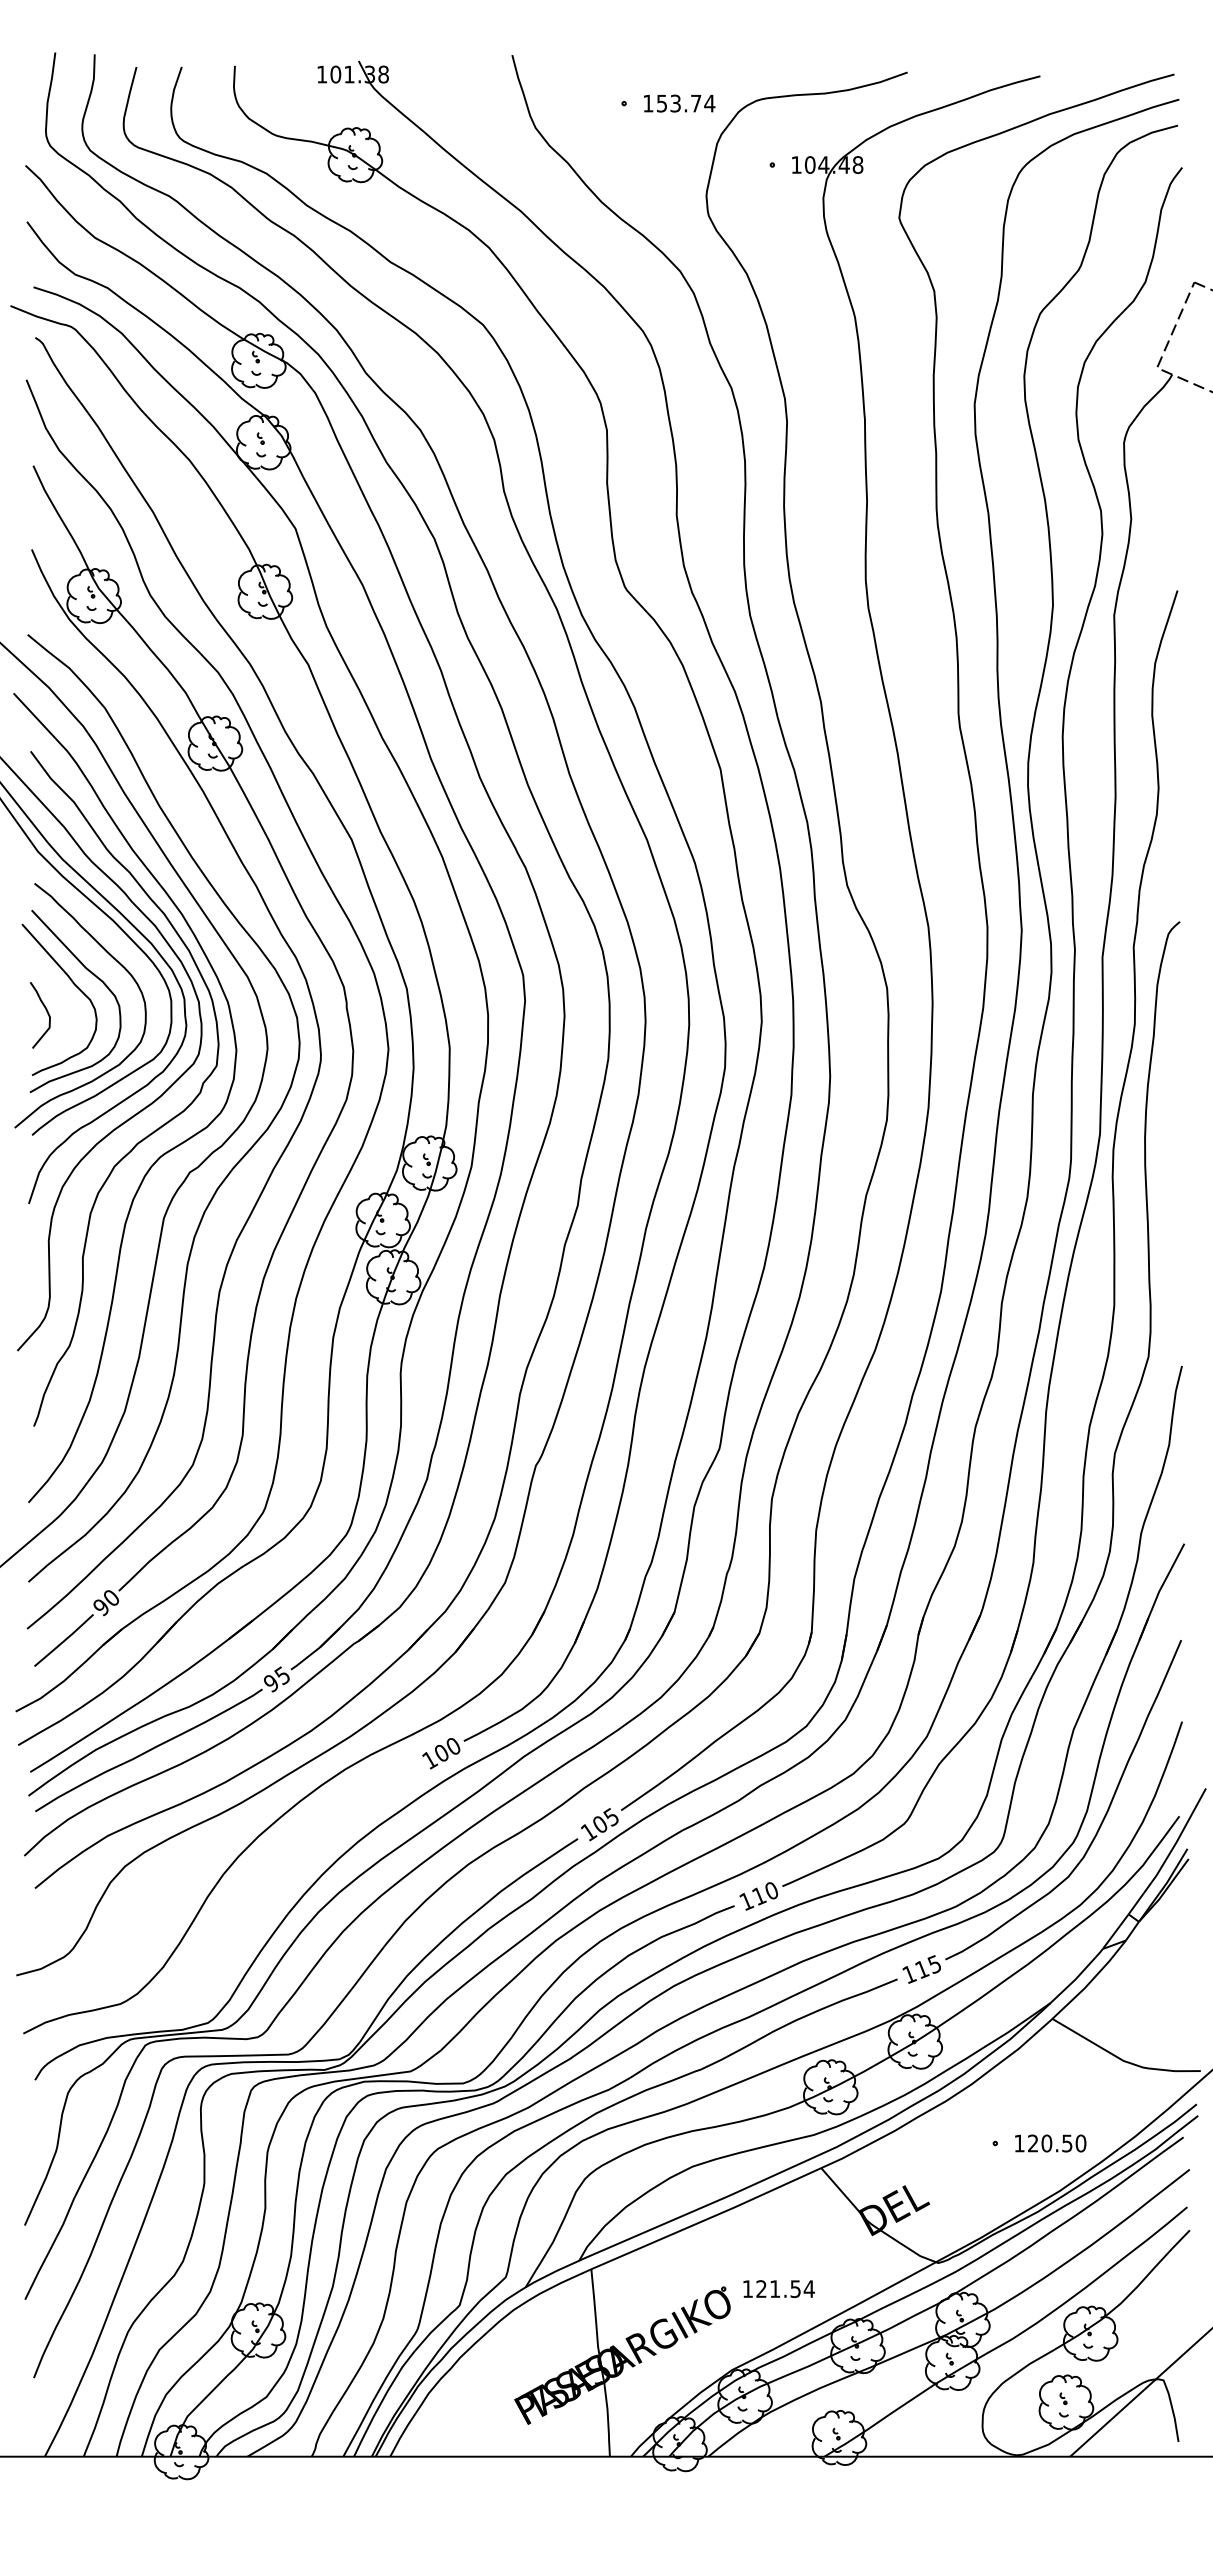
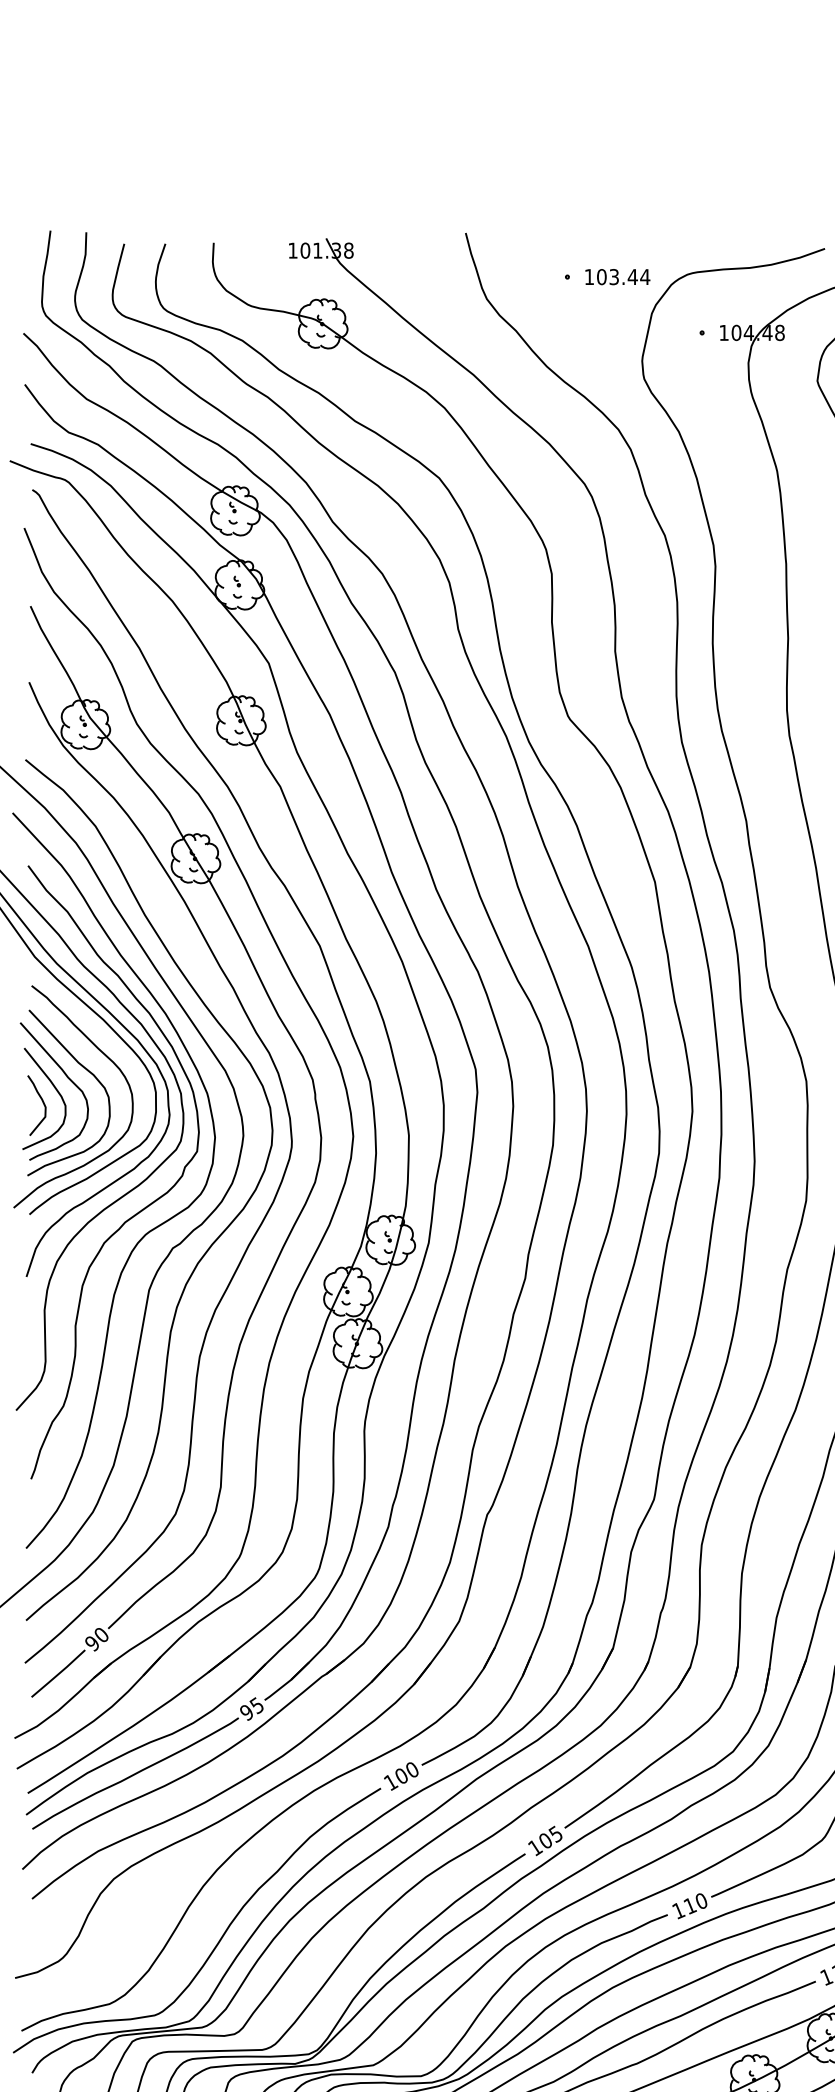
text: (678, 103) -> (616, 277), 153.74 -> 103.44
curve: (60, 997) -> (55, 1089), added
curve: (243, 1929) -> (221, 1936), added

